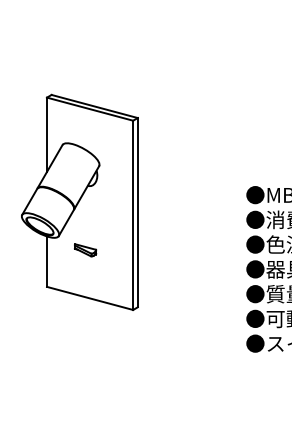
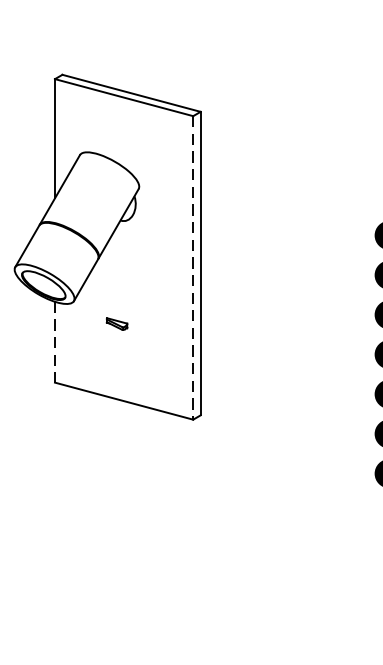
line: (133, 215) -> (193, 268), solid -> dashed
part: (85, 250) -> (116, 324), size x0.6
line: (47, 262) -> (55, 343), solid -> dashed

